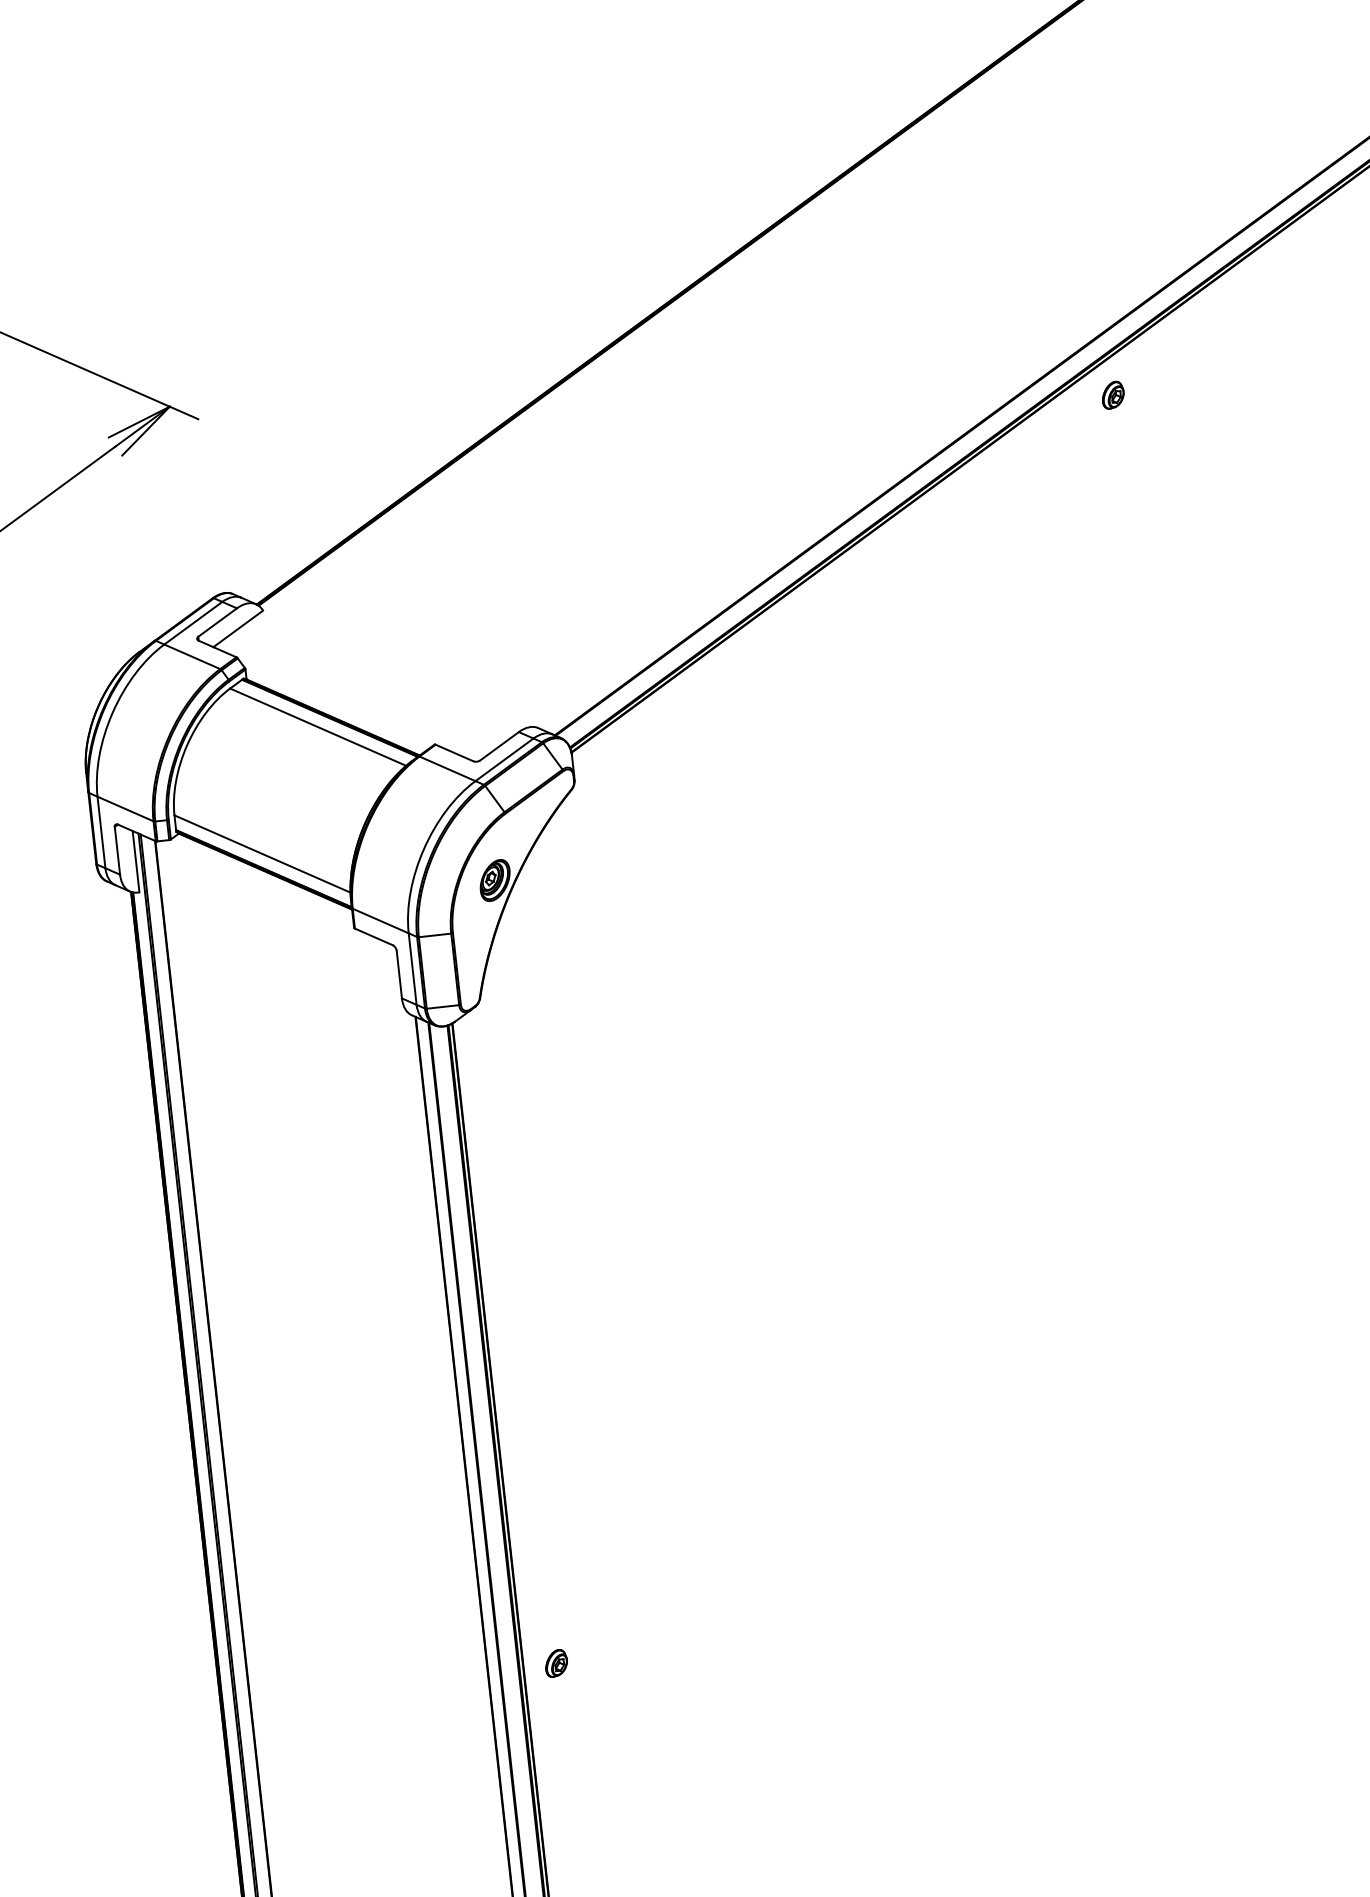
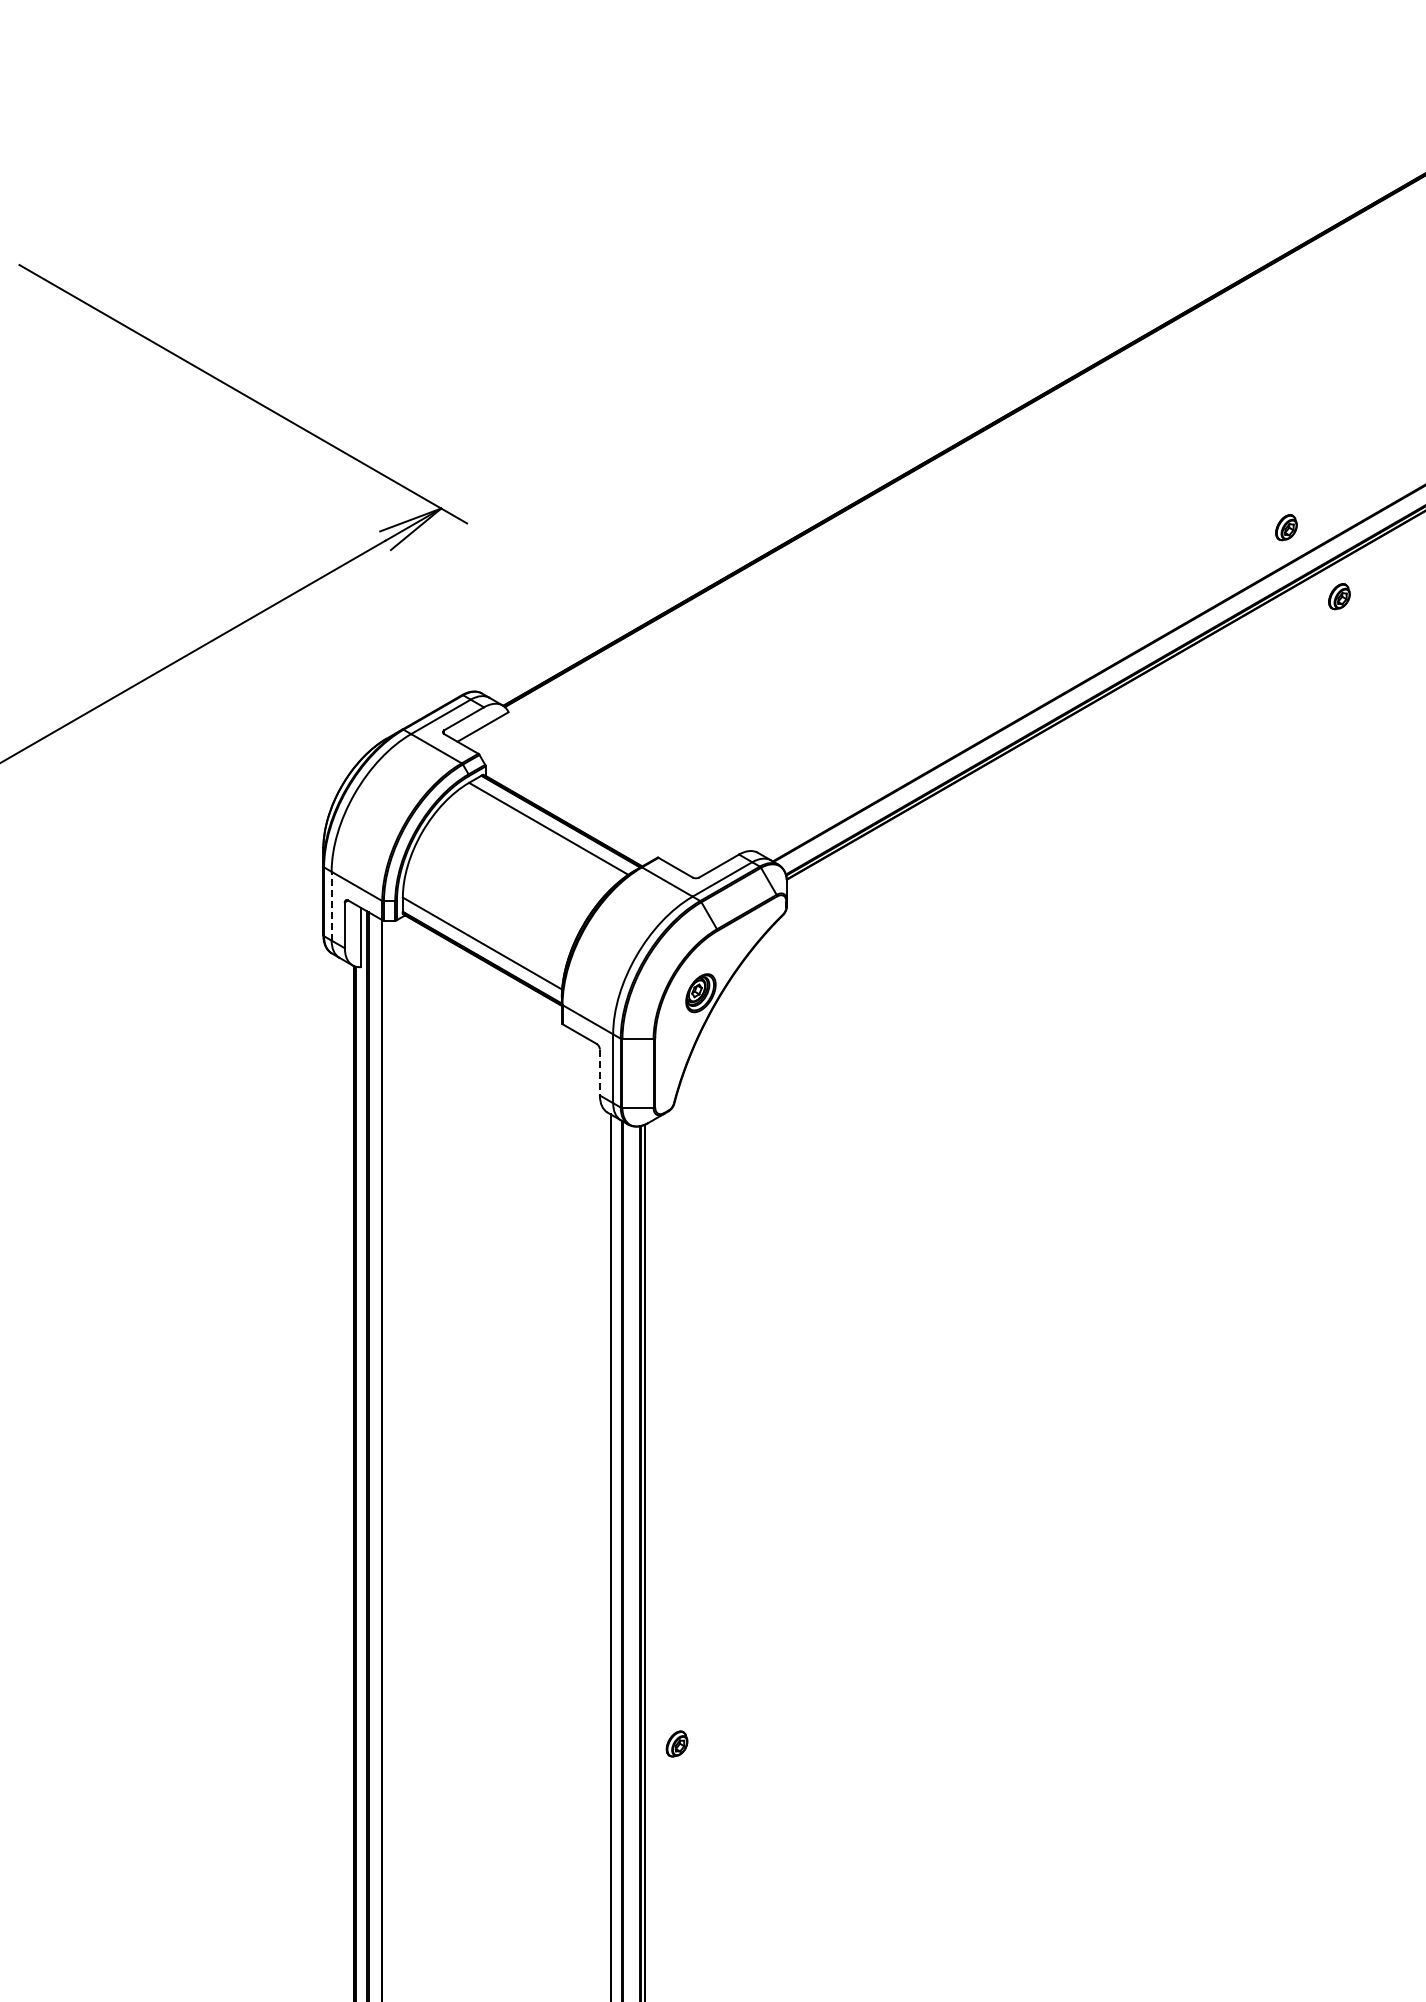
part: (1050, 329) -> (1286, 527), added
line: (101, 831) -> (331, 905), solid -> dashed
line: (398, 974) -> (599, 1072), solid -> dashed

